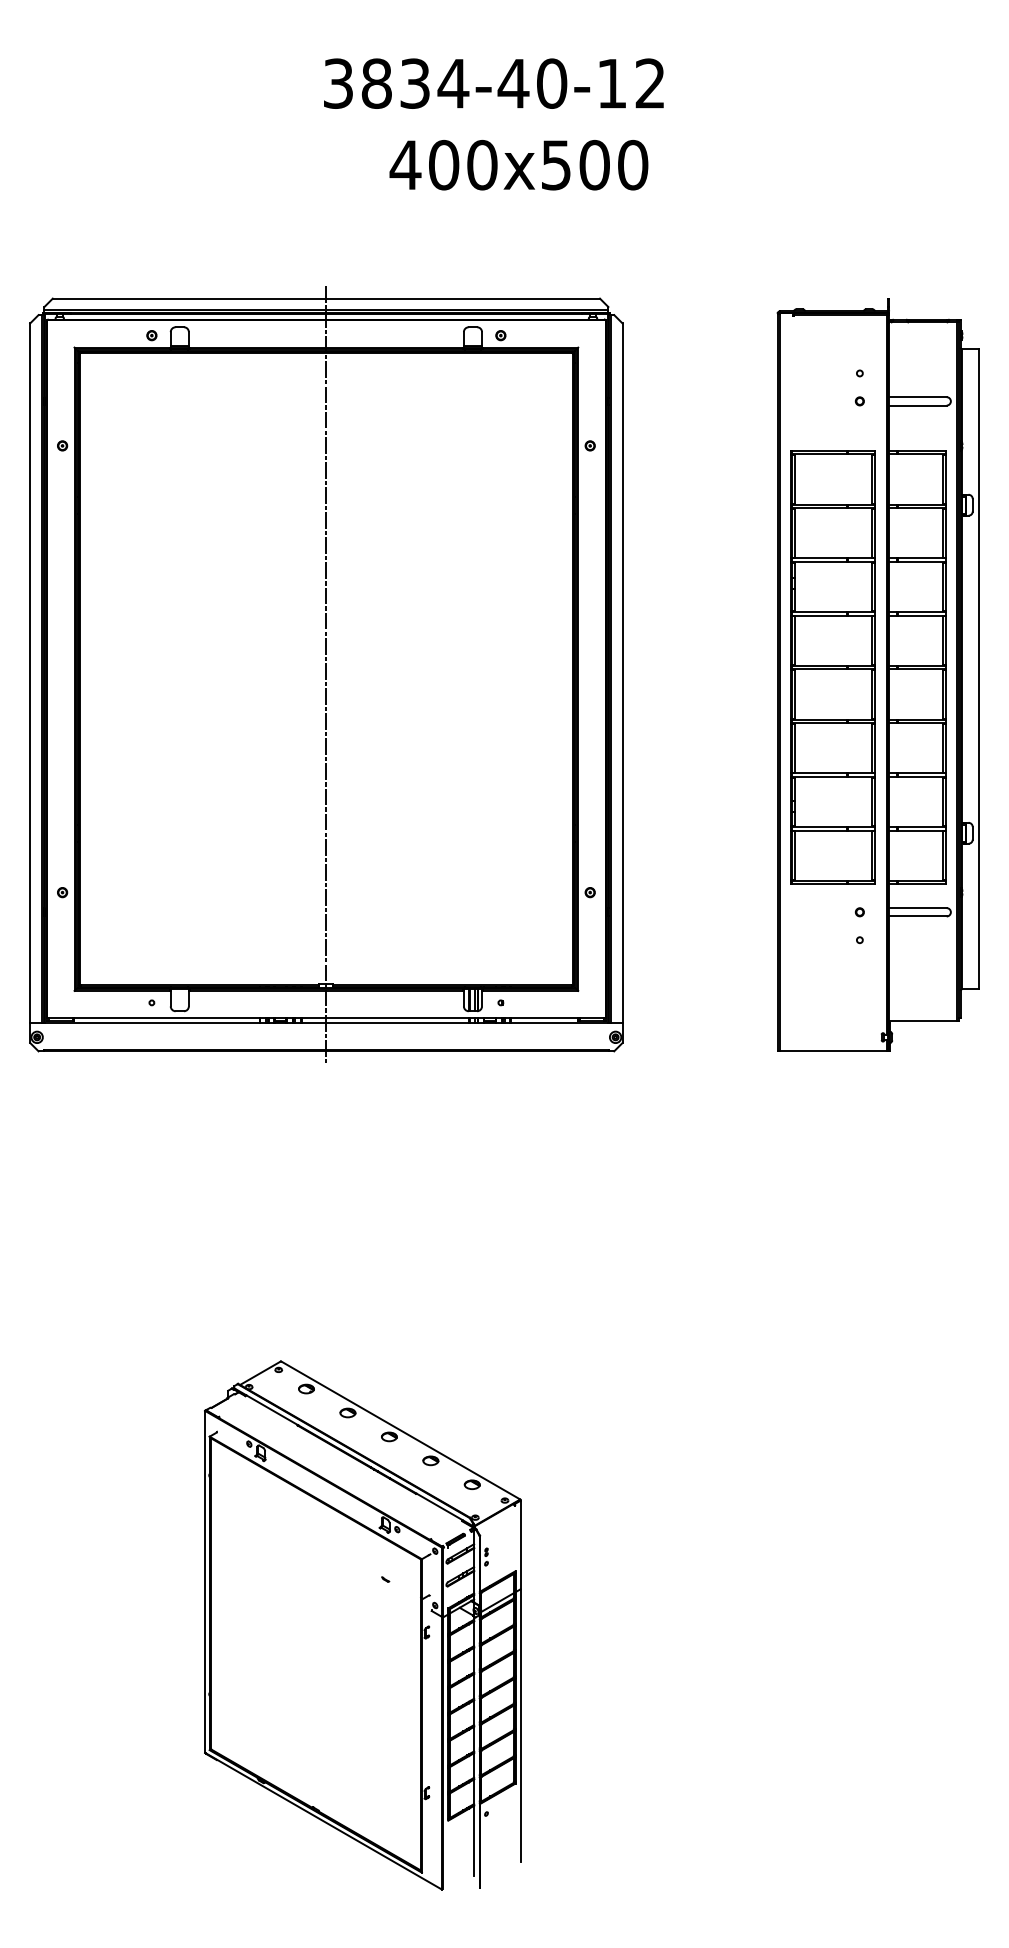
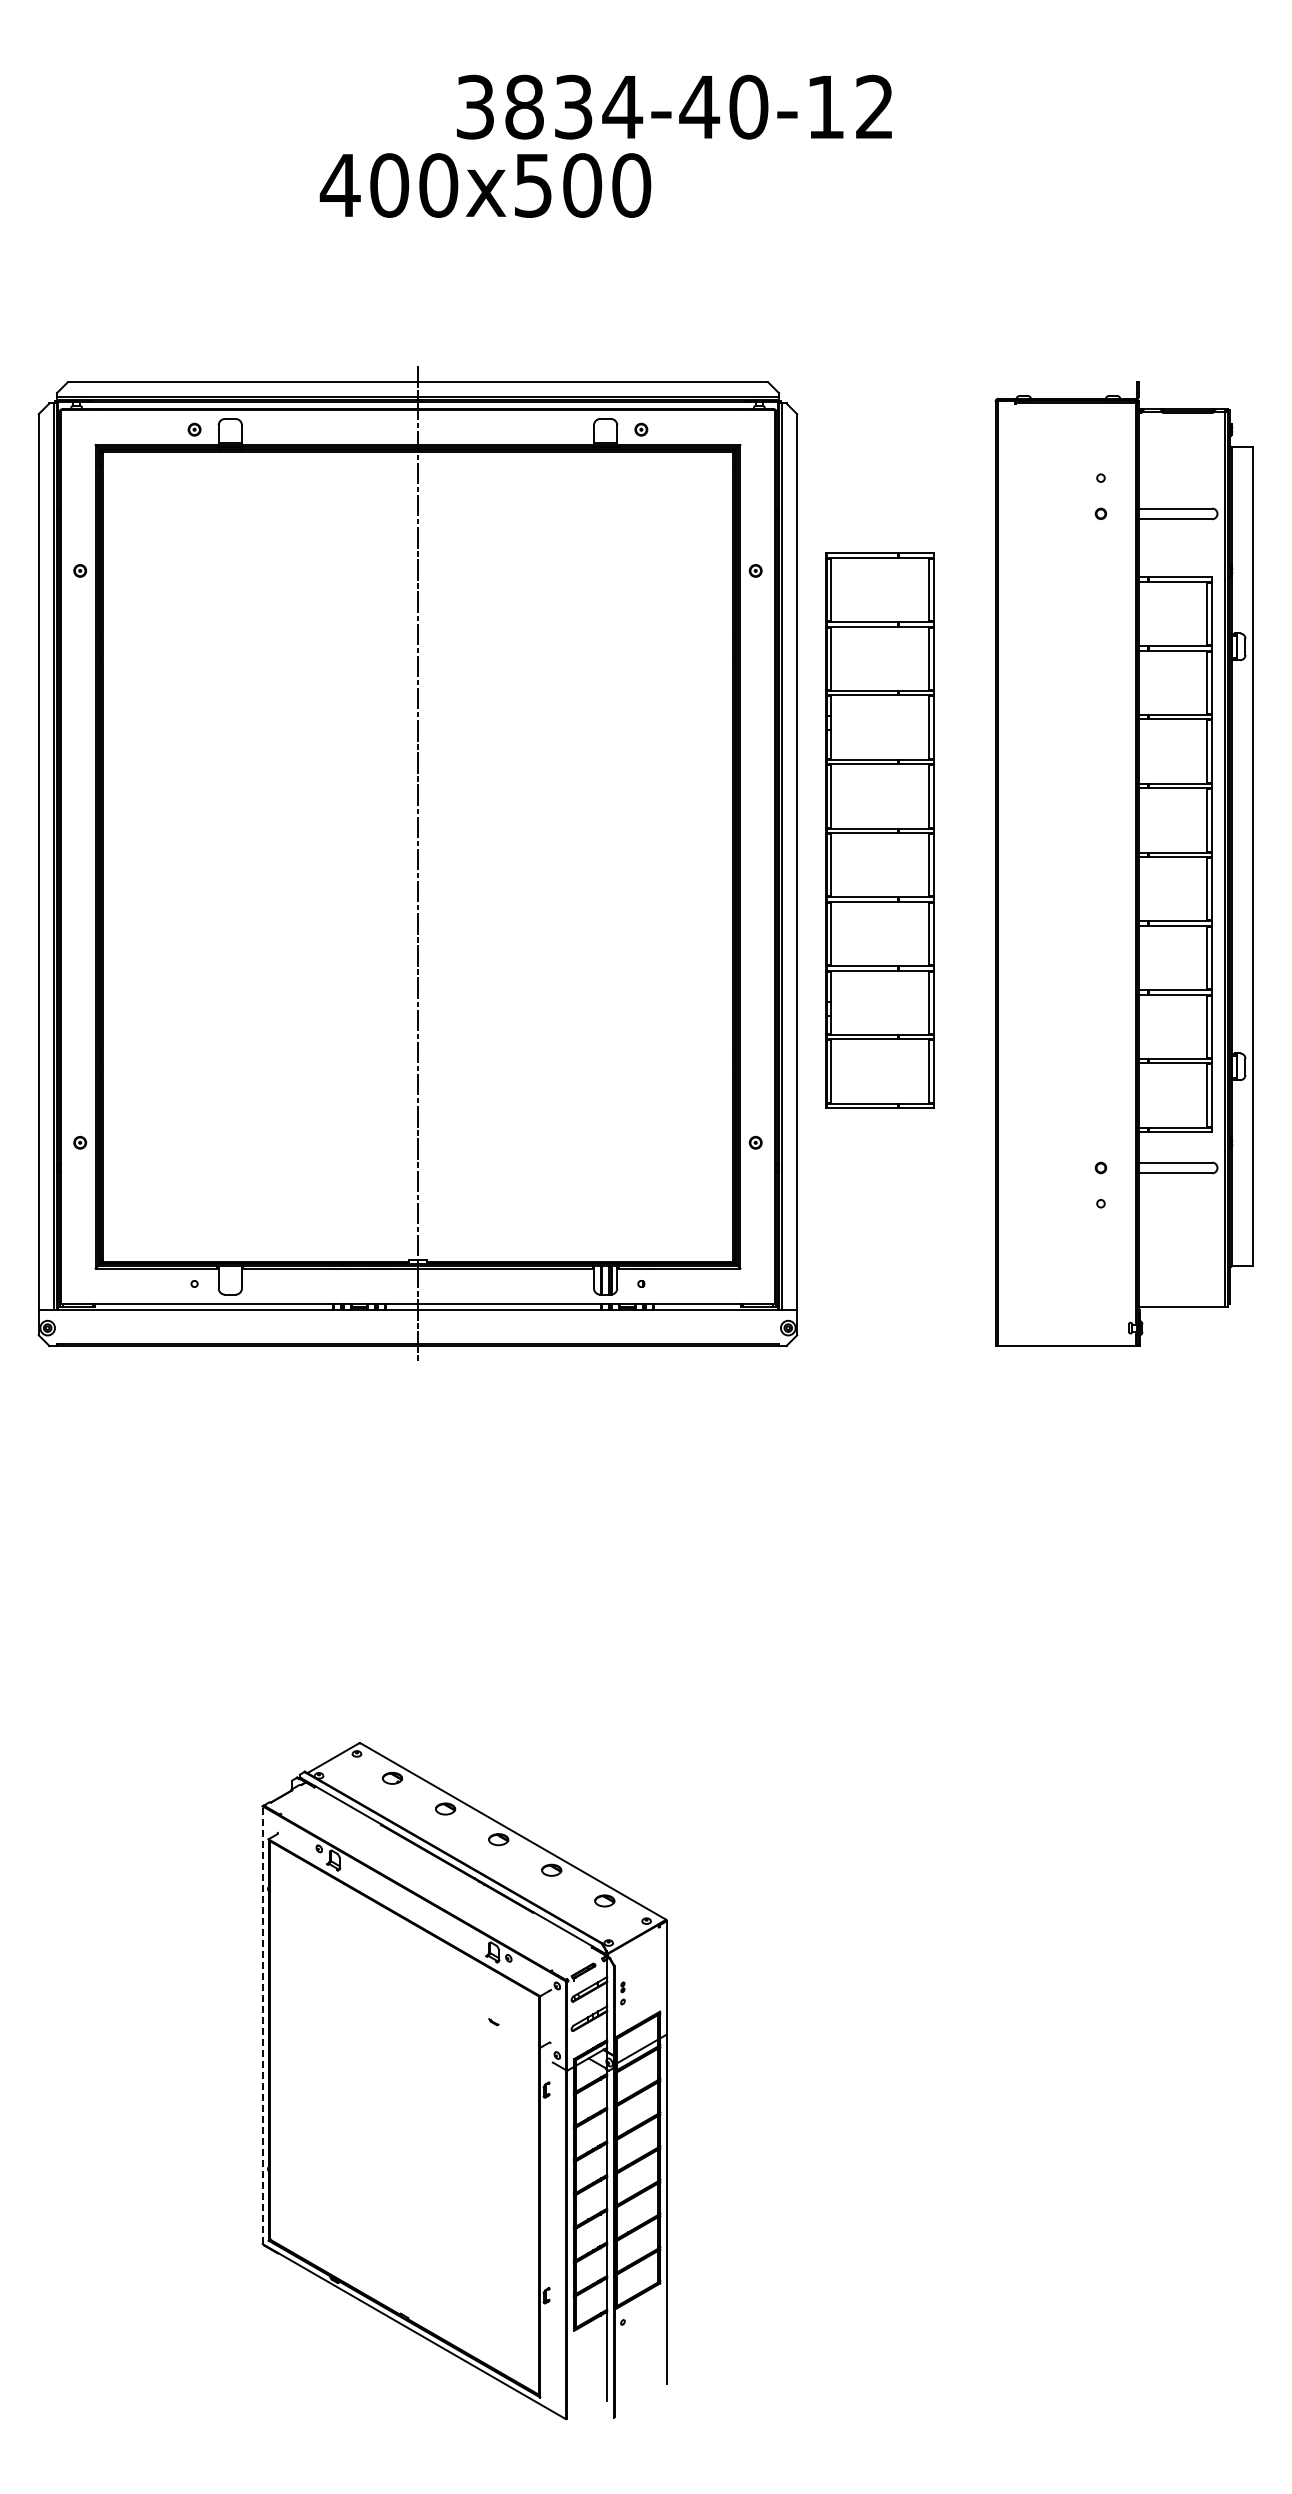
text: (493, 83) -> (674, 106), moved
text: (518, 165) -> (485, 185), moved
part: (832, 667) -> (879, 830), moved
line: (204, 1582) -> (262, 2025), solid -> dashed

